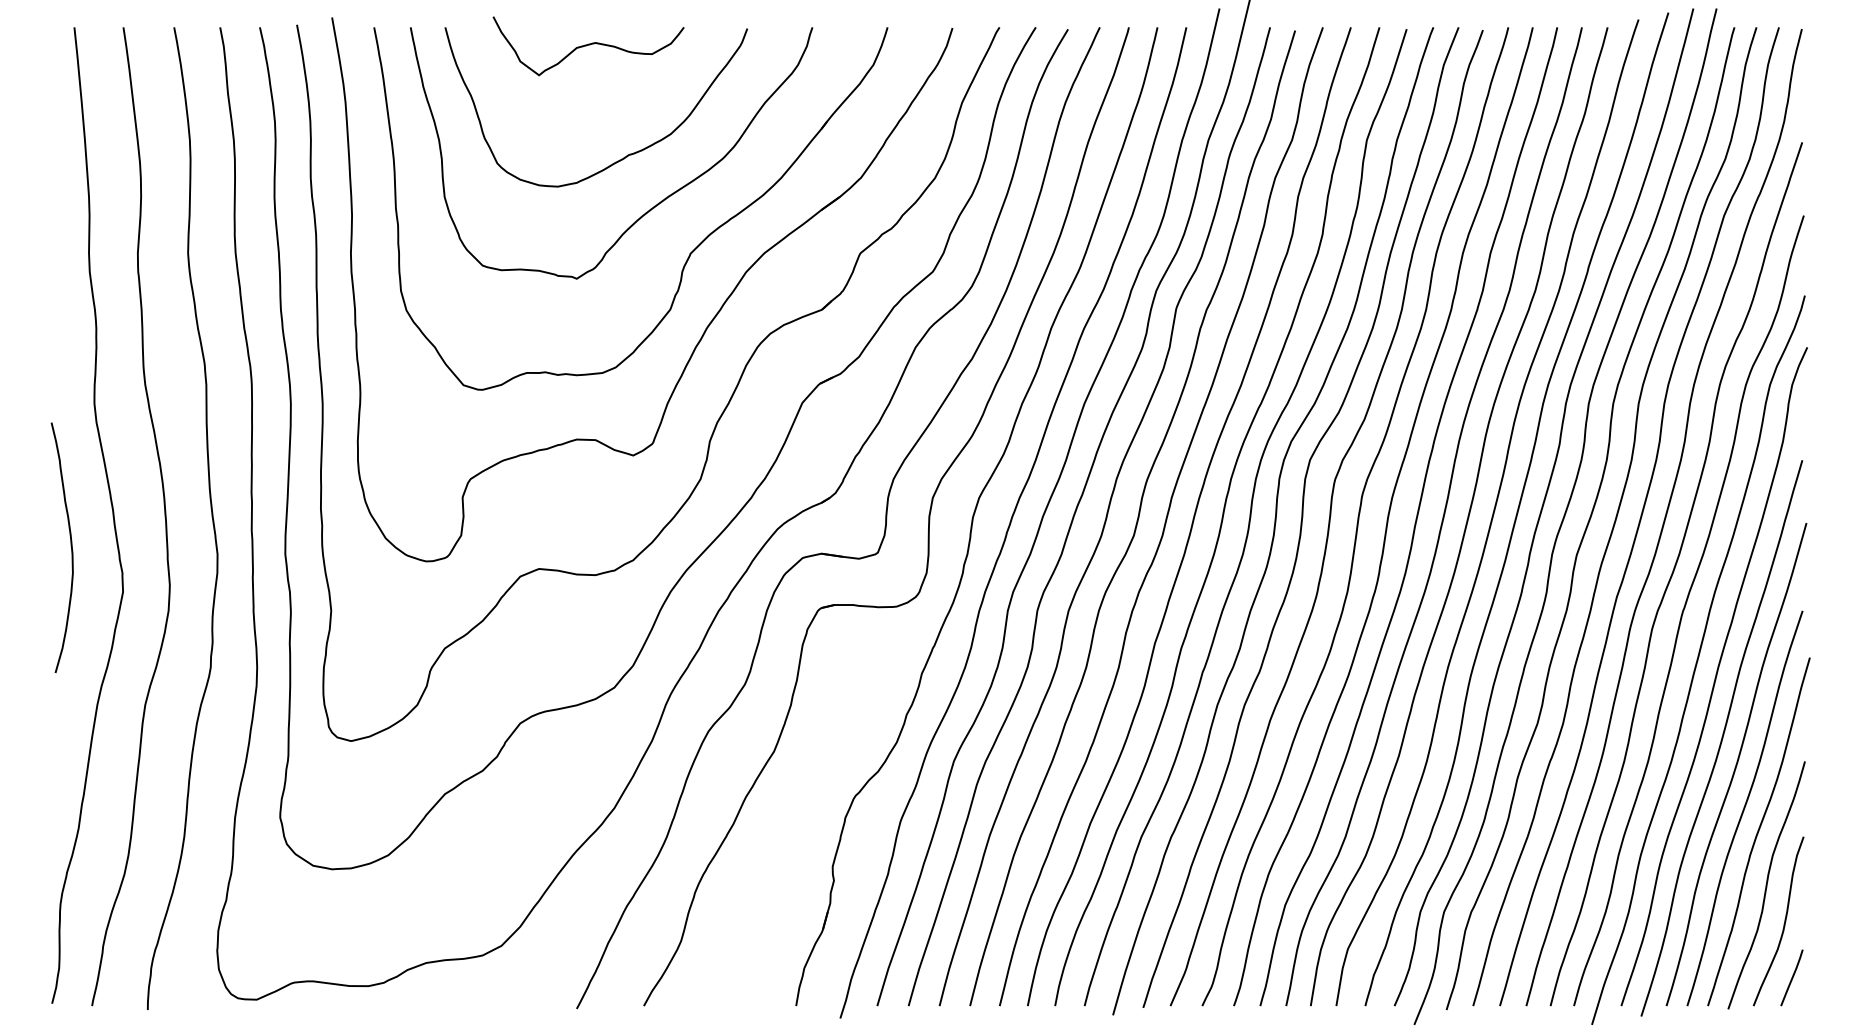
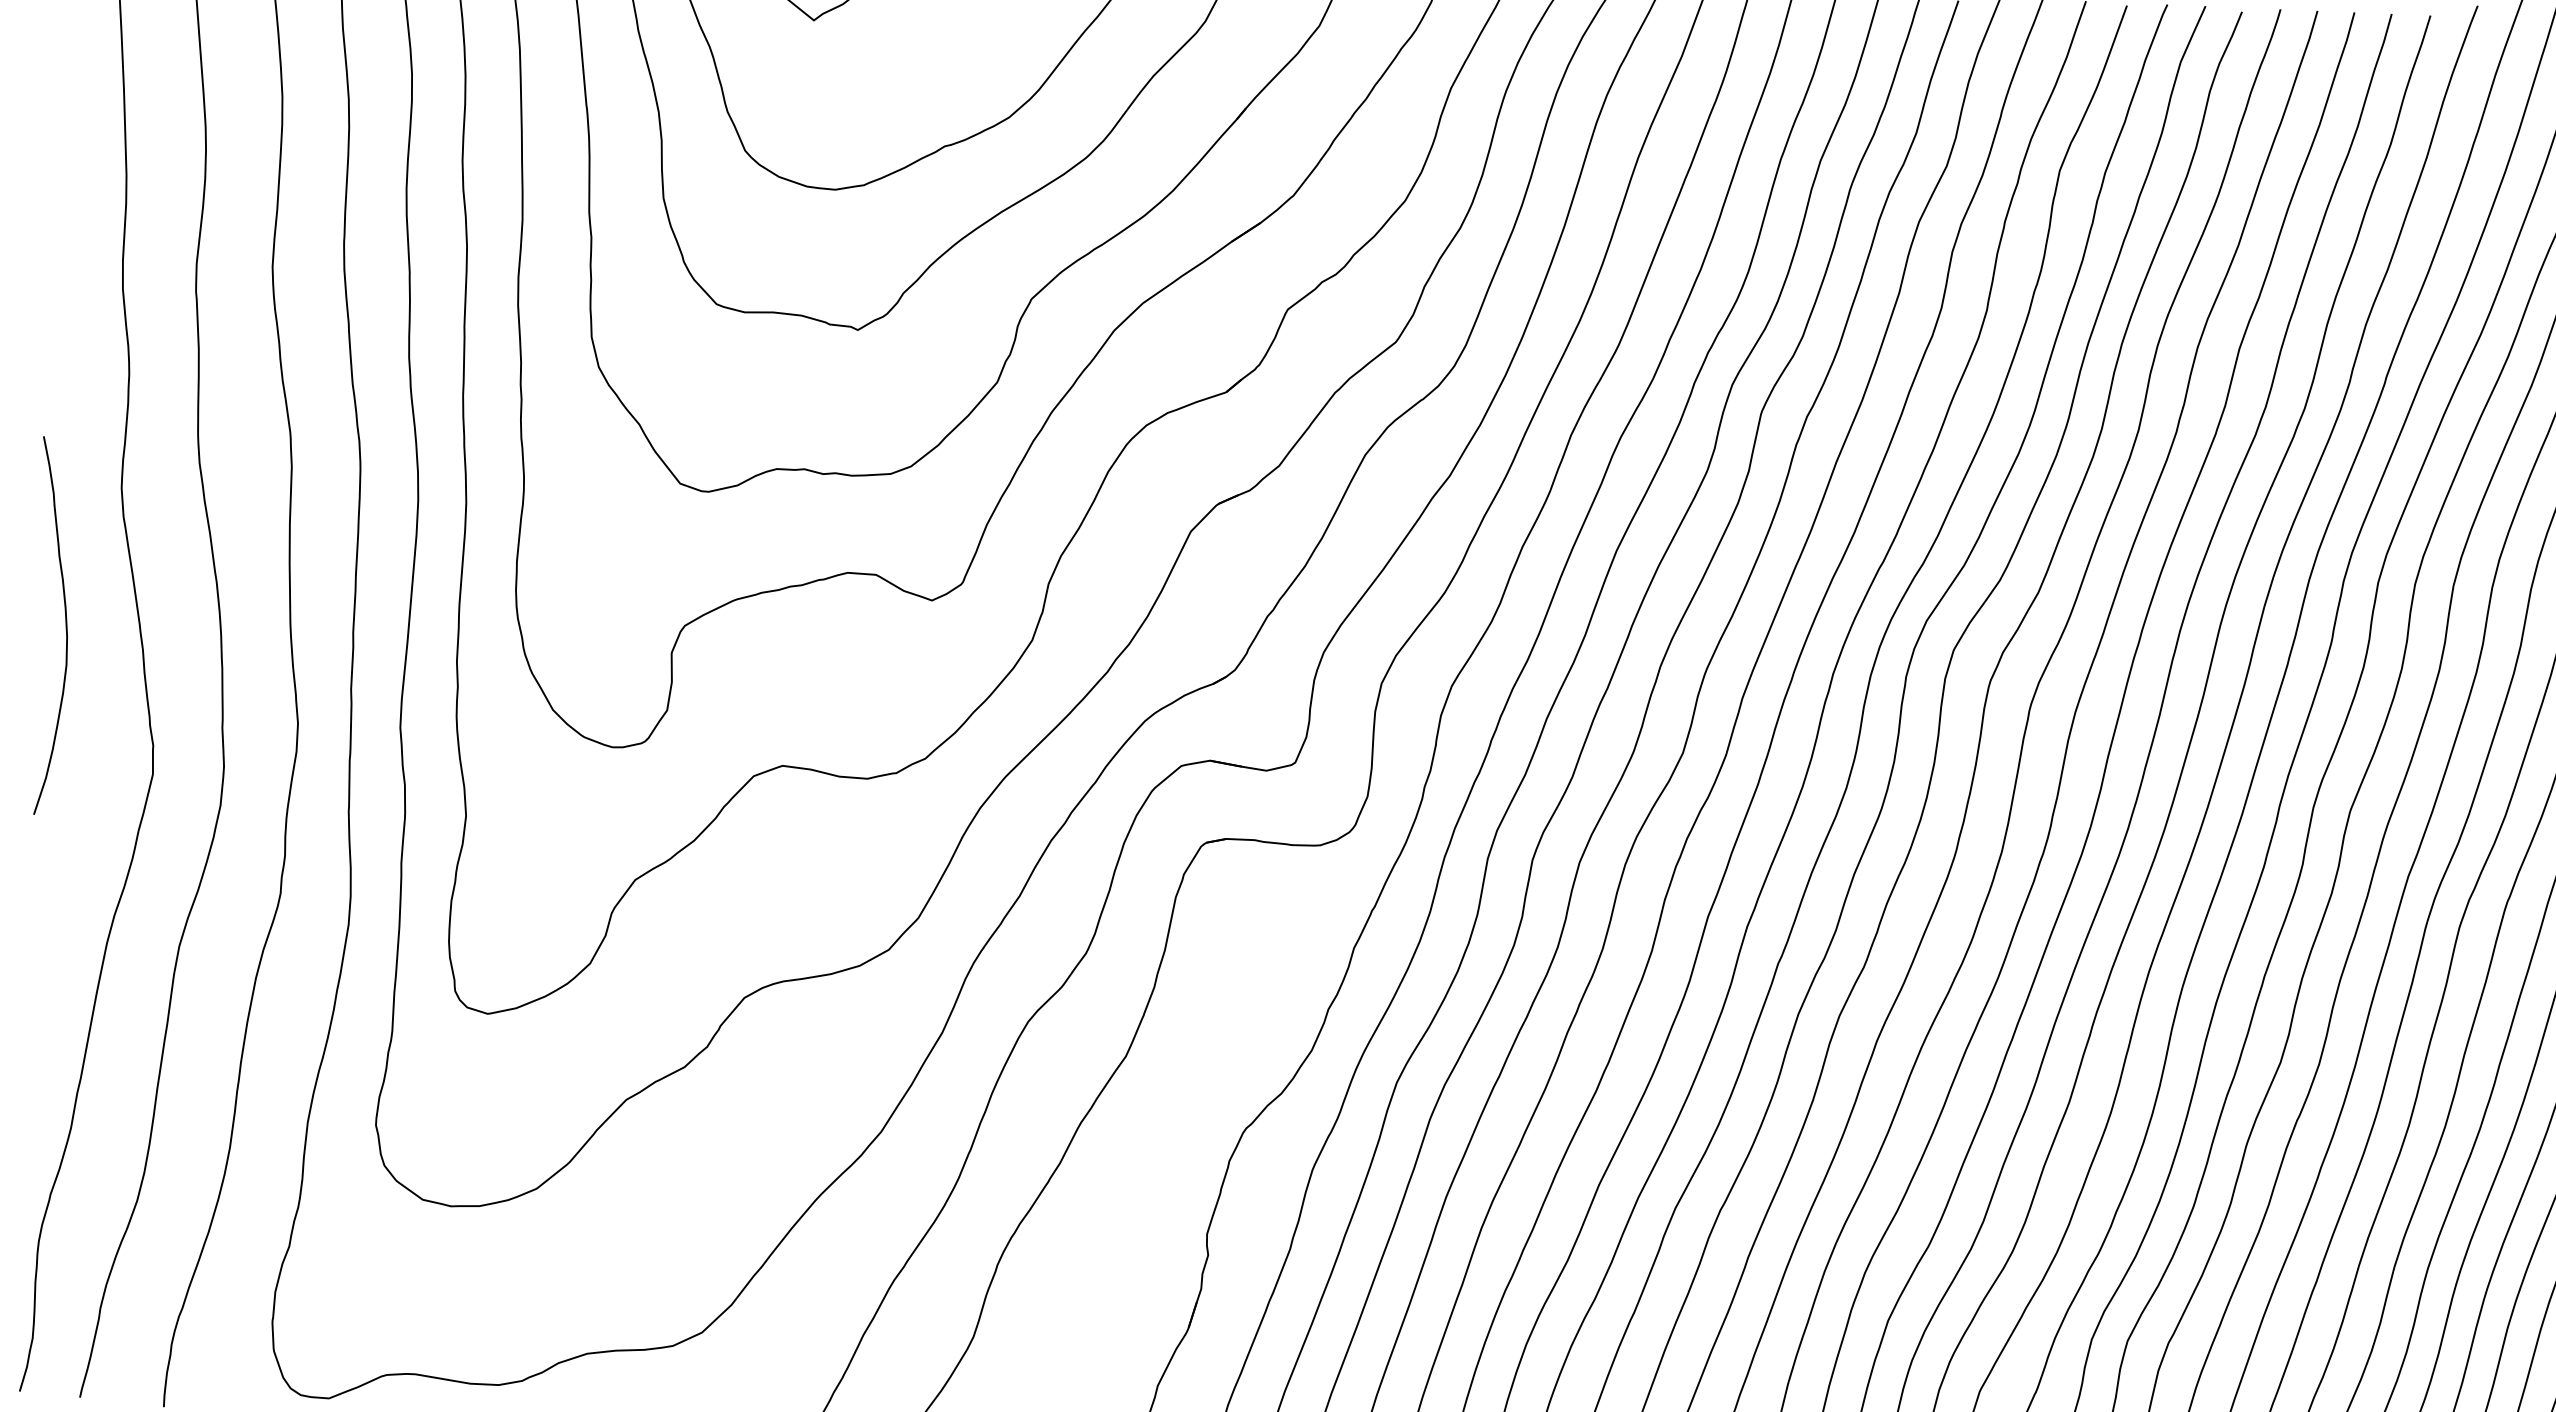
curve: (70, 546) -> (64, 624), moved

